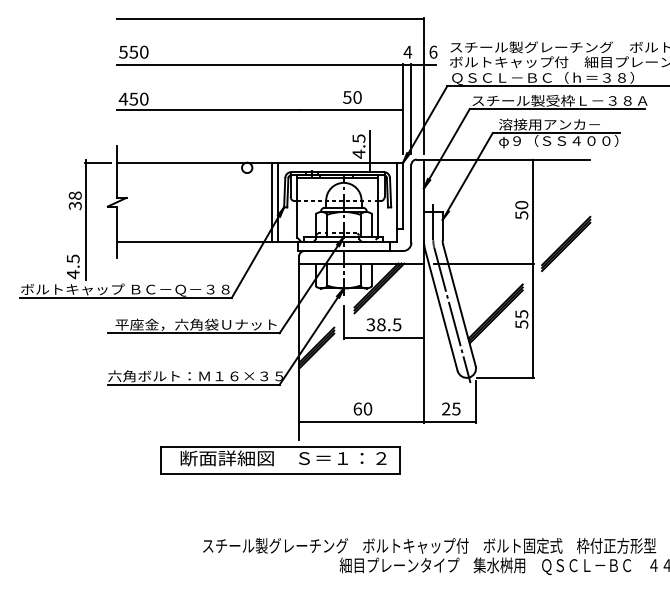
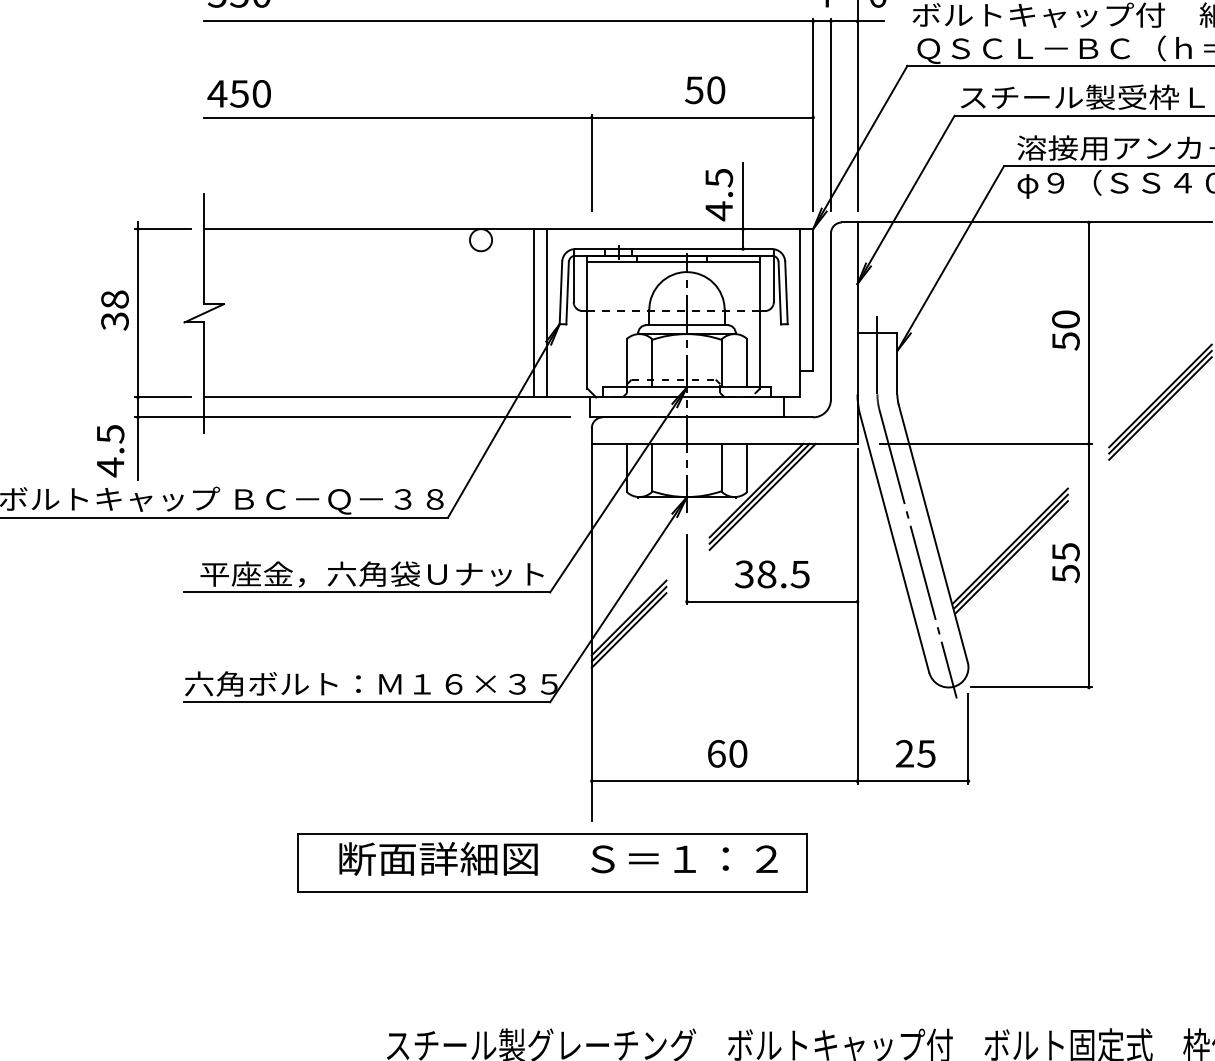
line: (299, 131) -> (592, 162), added
line: (97, 241) -> (162, 396), added
line: (186, 251) -> (351, 418), added

